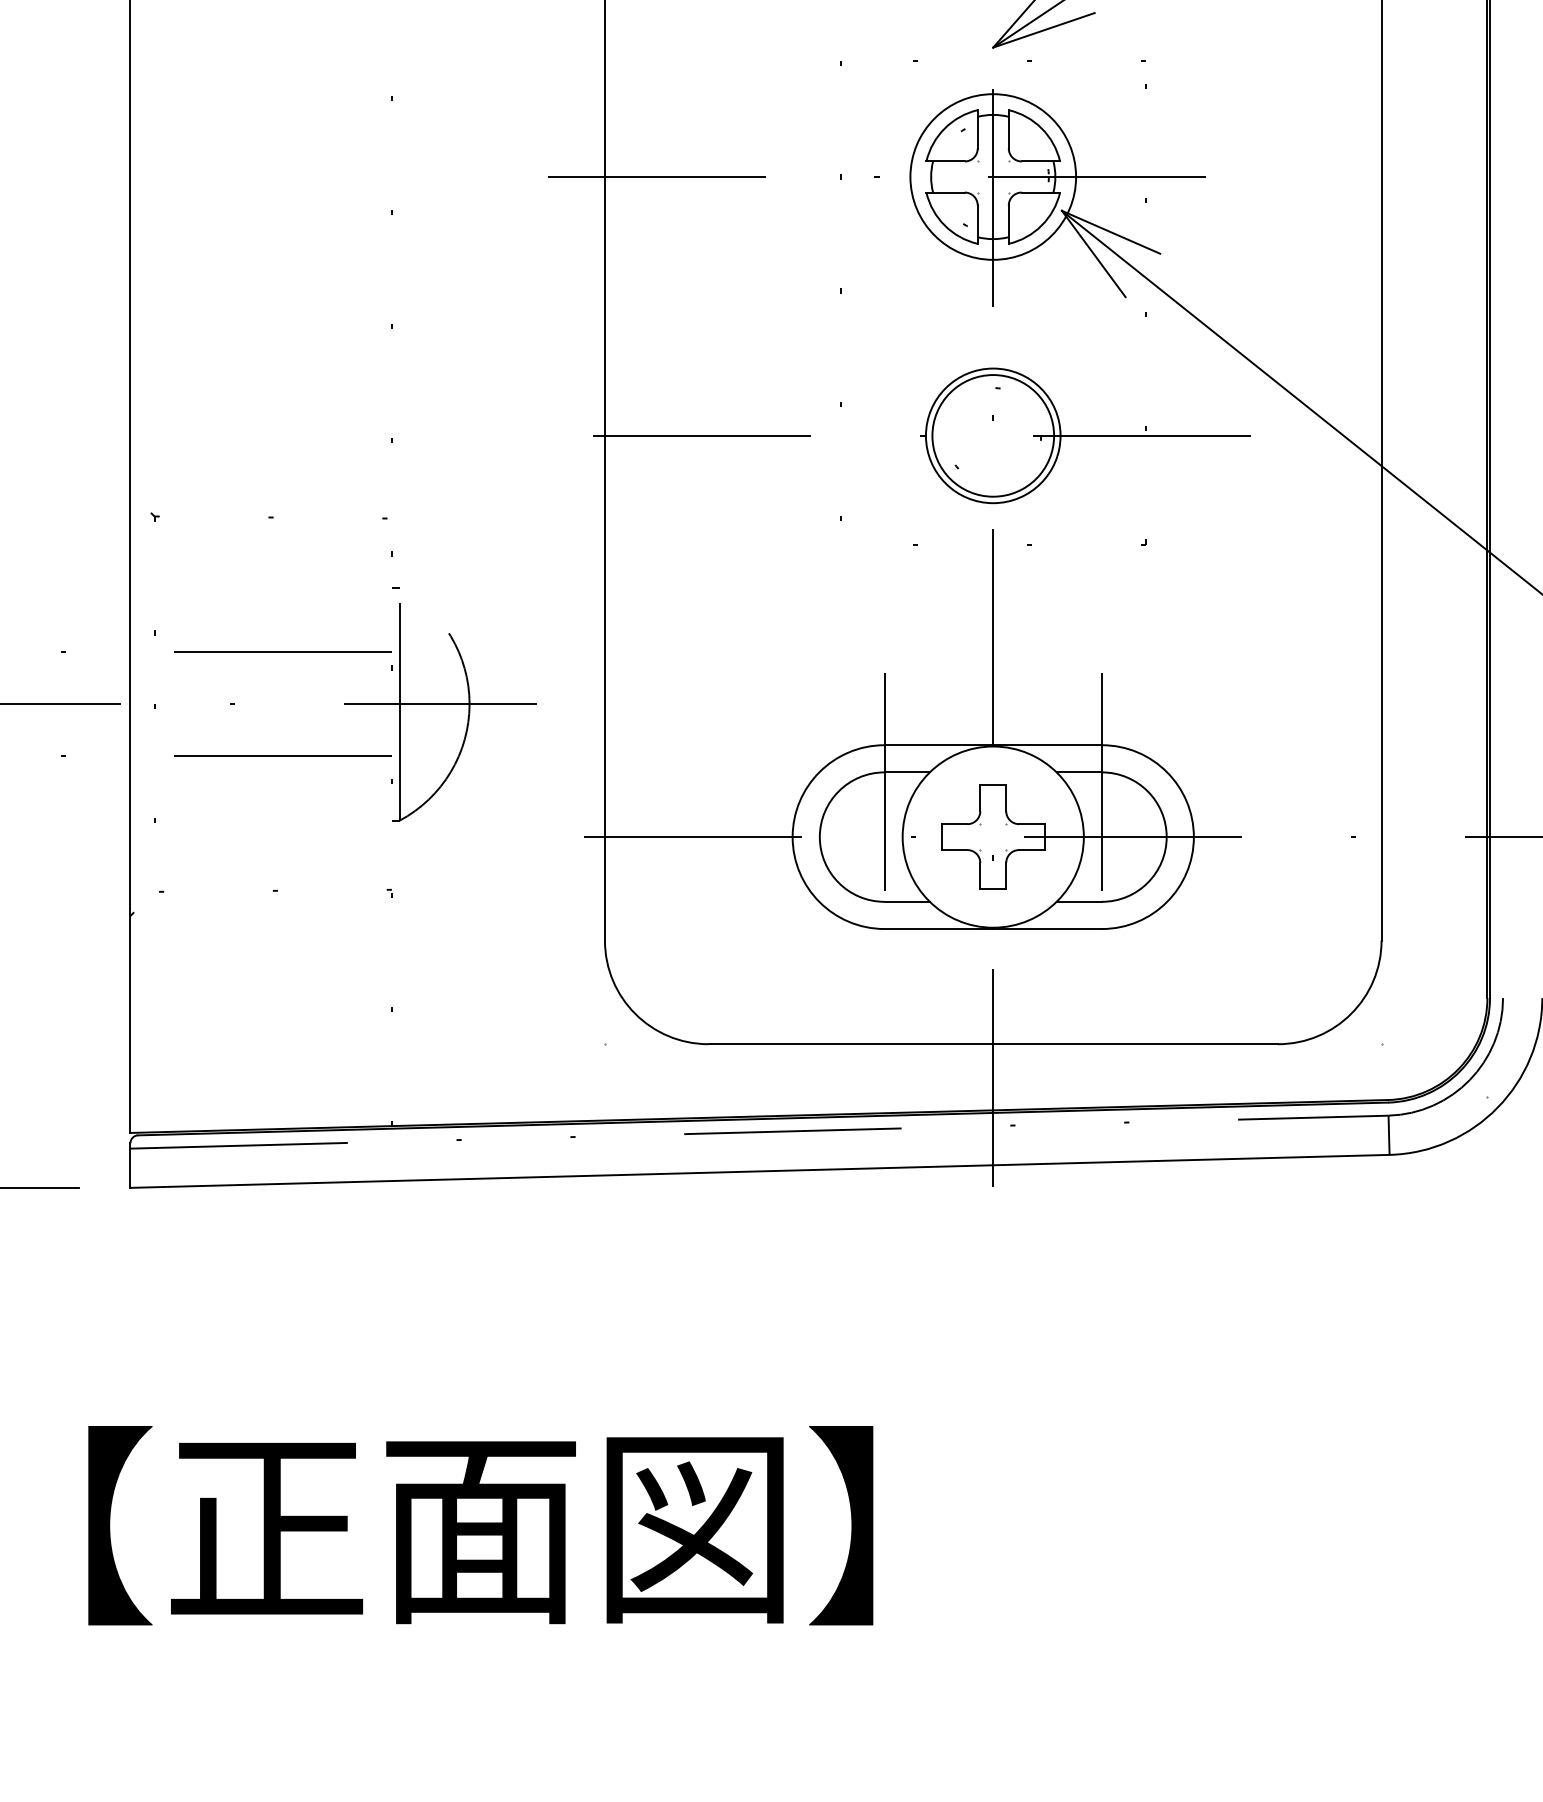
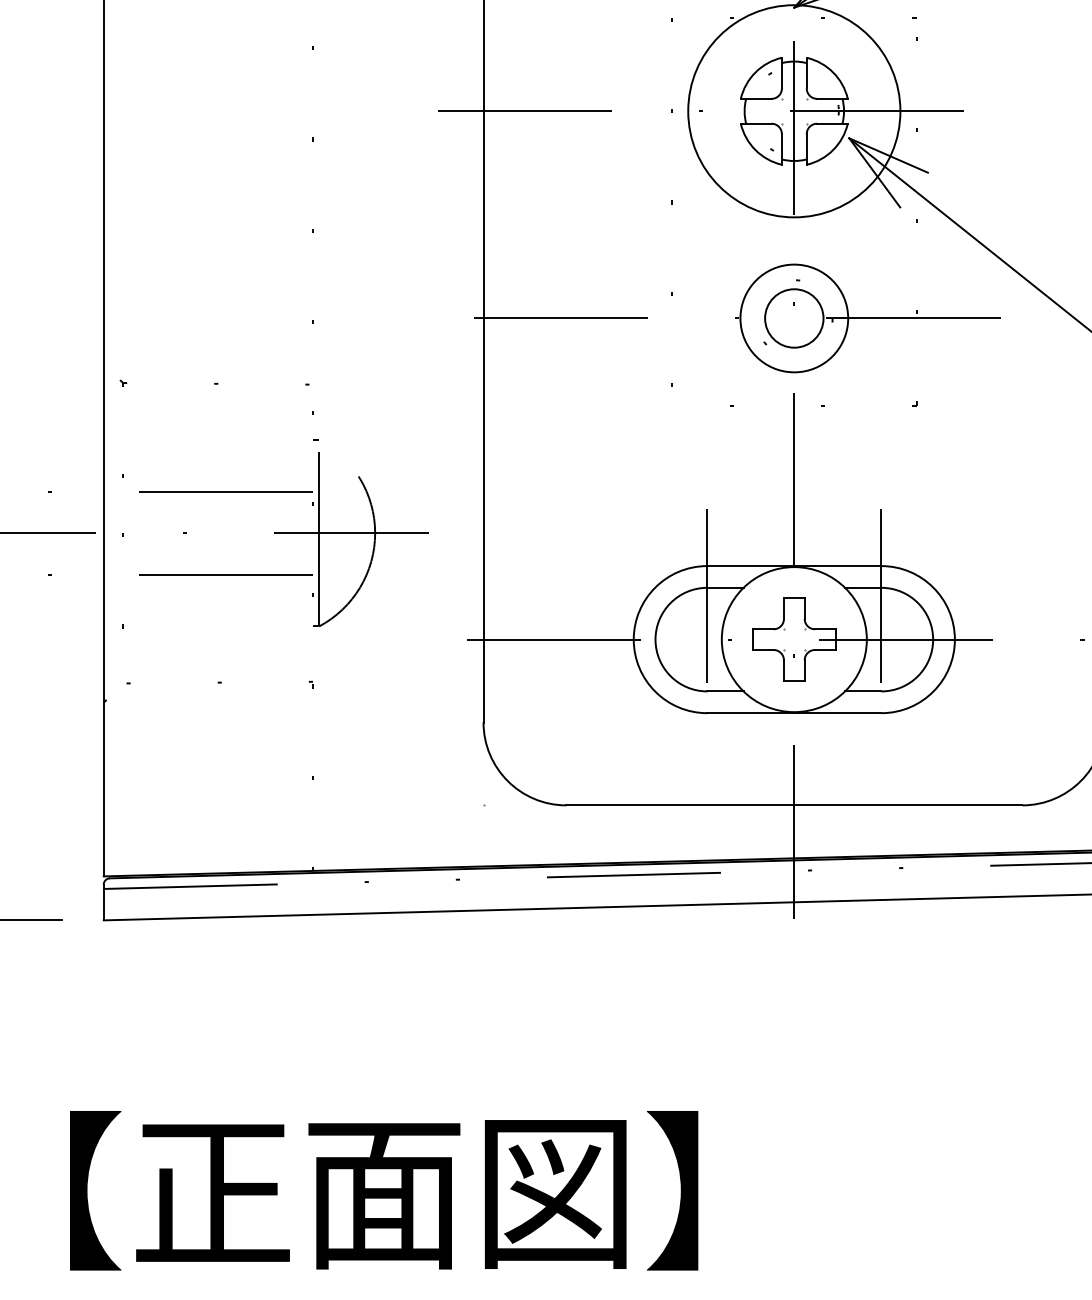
circle: (993, 176) -> (794, 110), size x1.6
circle: (993, 435) -> (794, 318), size x0.6

